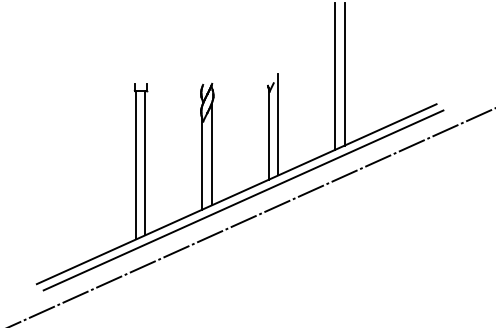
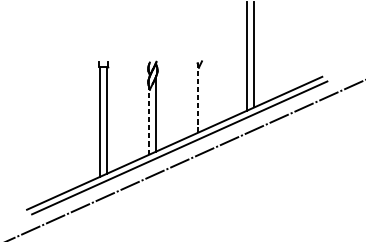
line: (278, 124) -> (205, 91), removed
line: (268, 133) -> (198, 98), solid -> dashed
line: (202, 163) -> (149, 120), solid -> dashed

